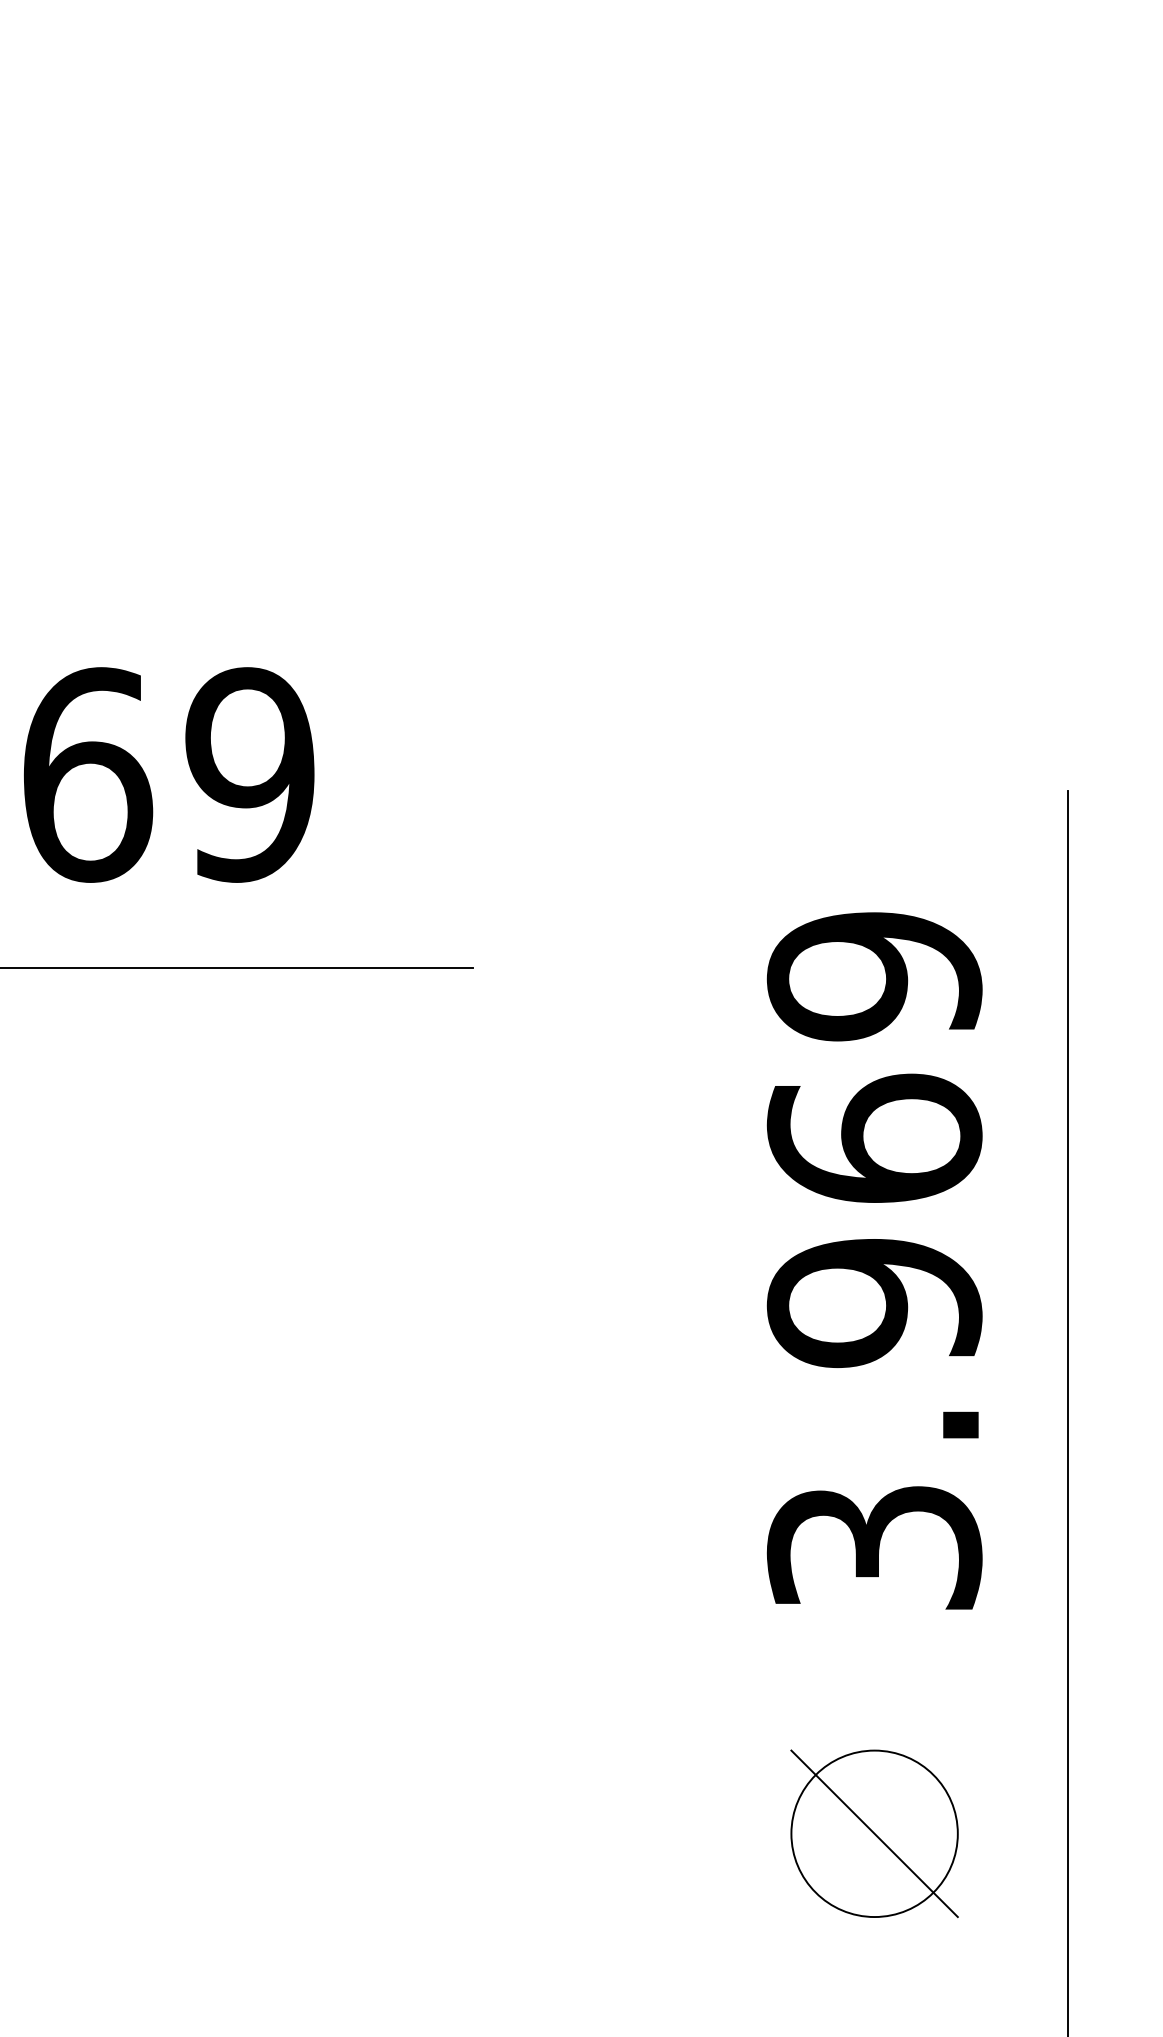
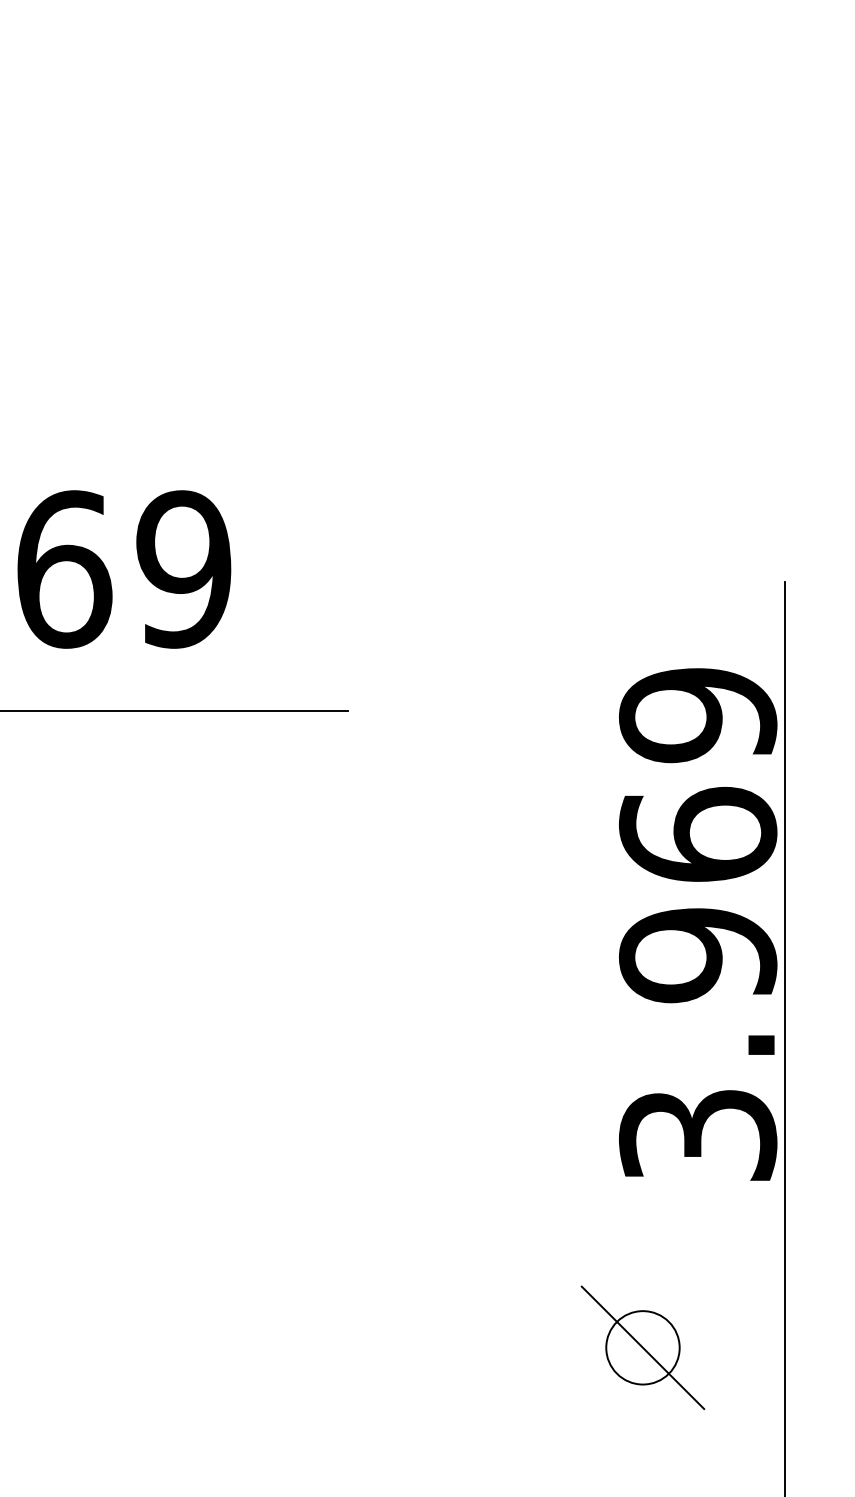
text: (874, 1260) -> (698, 924), moved
circle: (874, 1833) -> (642, 1347), size x0.6

